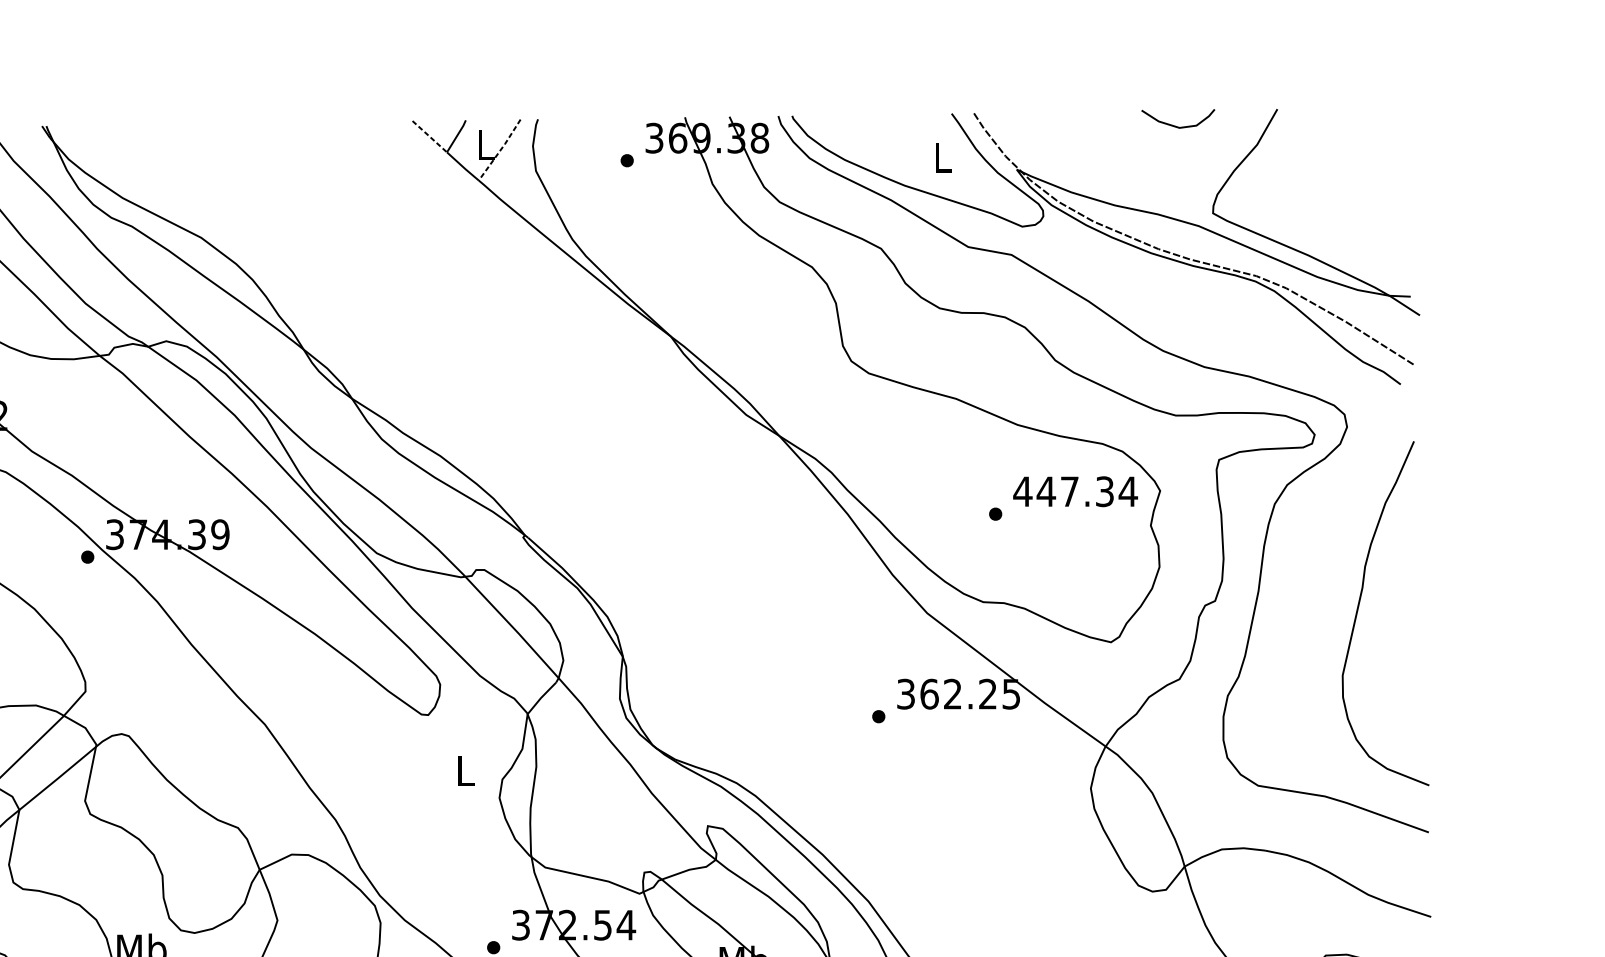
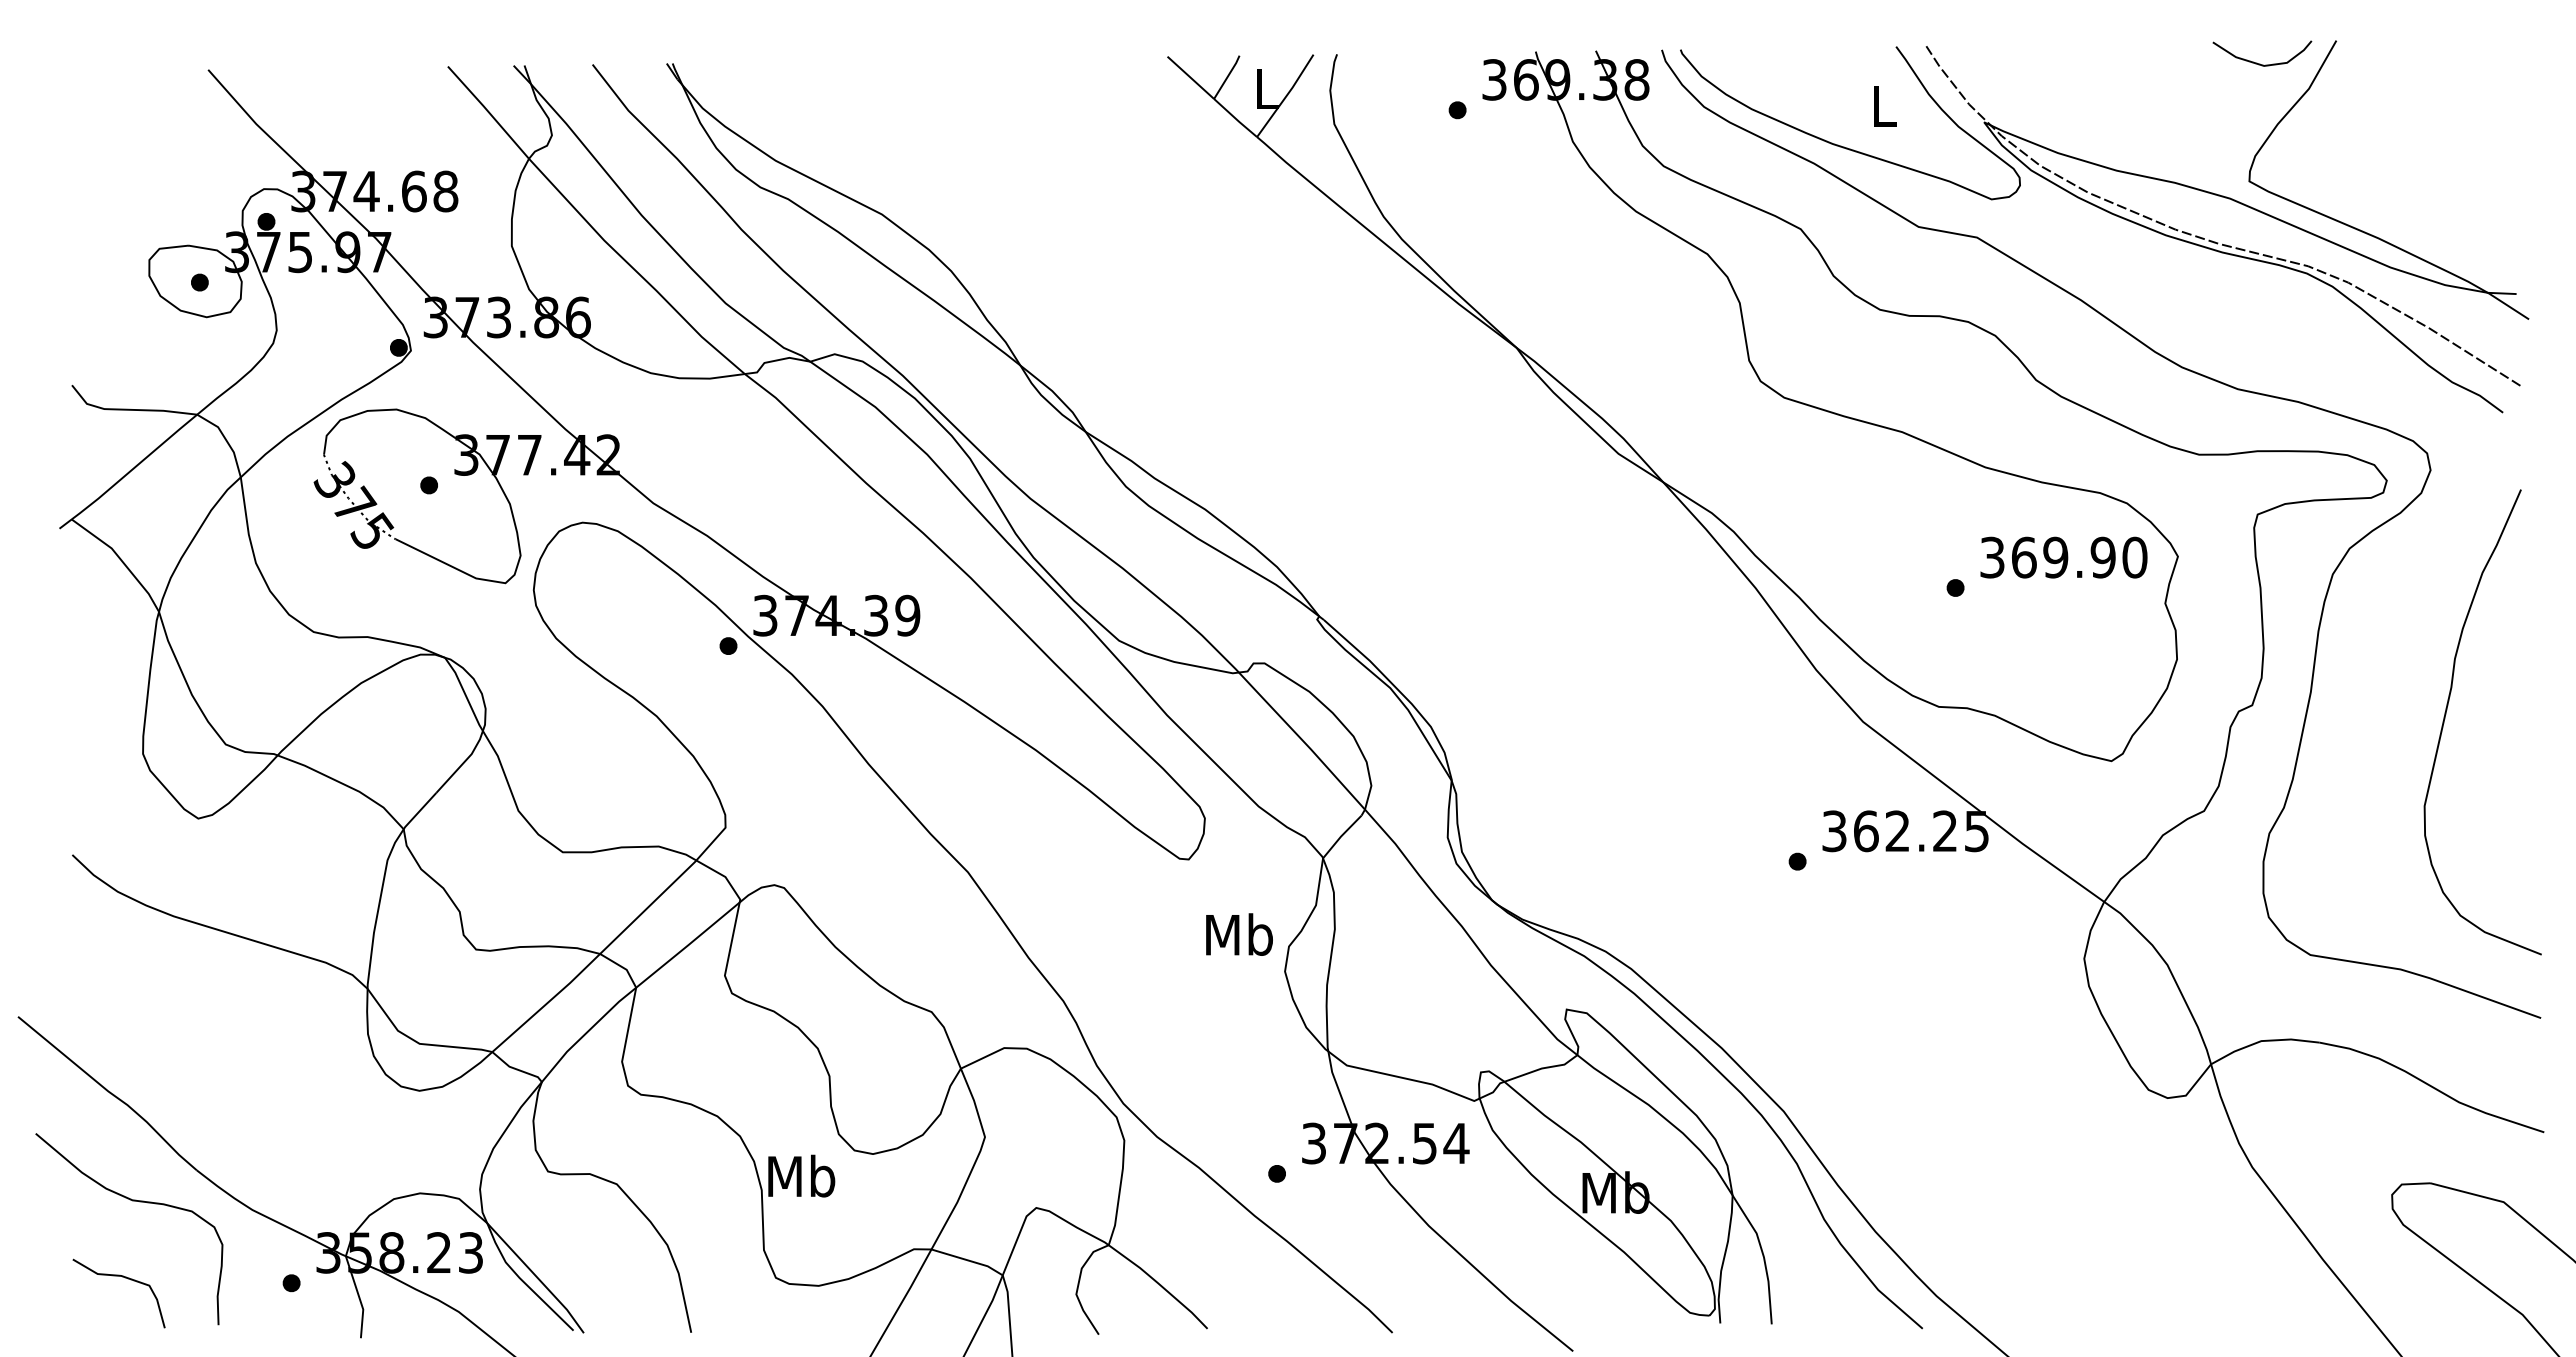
curve: (1176, 126) -> (2260, 63), moved
line: (430, 137) -> (1191, 78), dashed -> solid
line: (500, 149) -> (1286, 95), dashed -> solid
text: (1075, 491) -> (2063, 557), 447.34 -> 369.90
text: (465, 770) -> (1239, 934), L -> Mb

